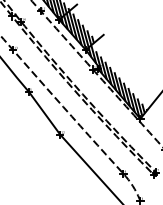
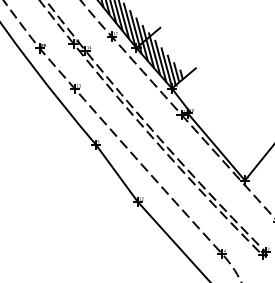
hatch: (116, 82) -> (213, 131), removed

